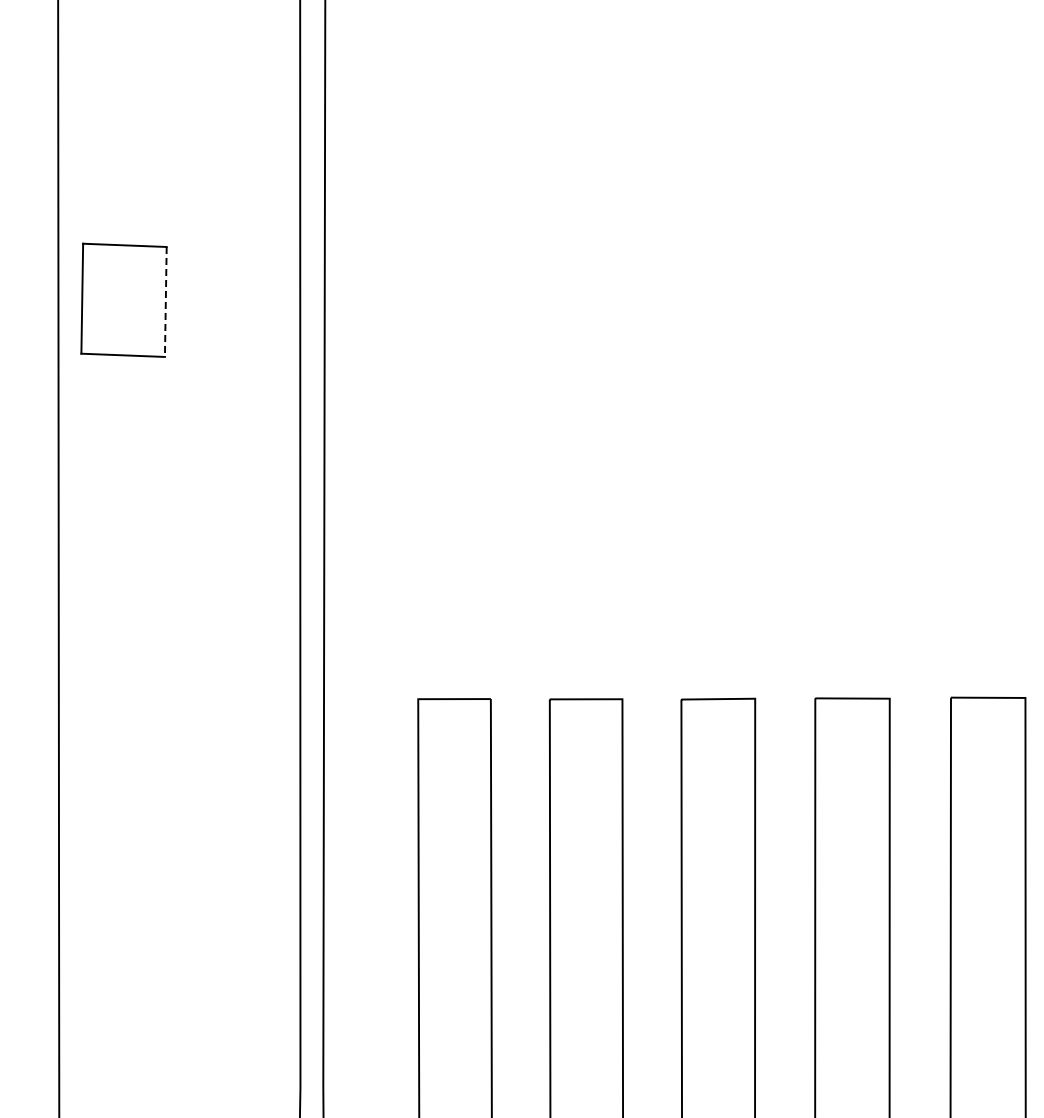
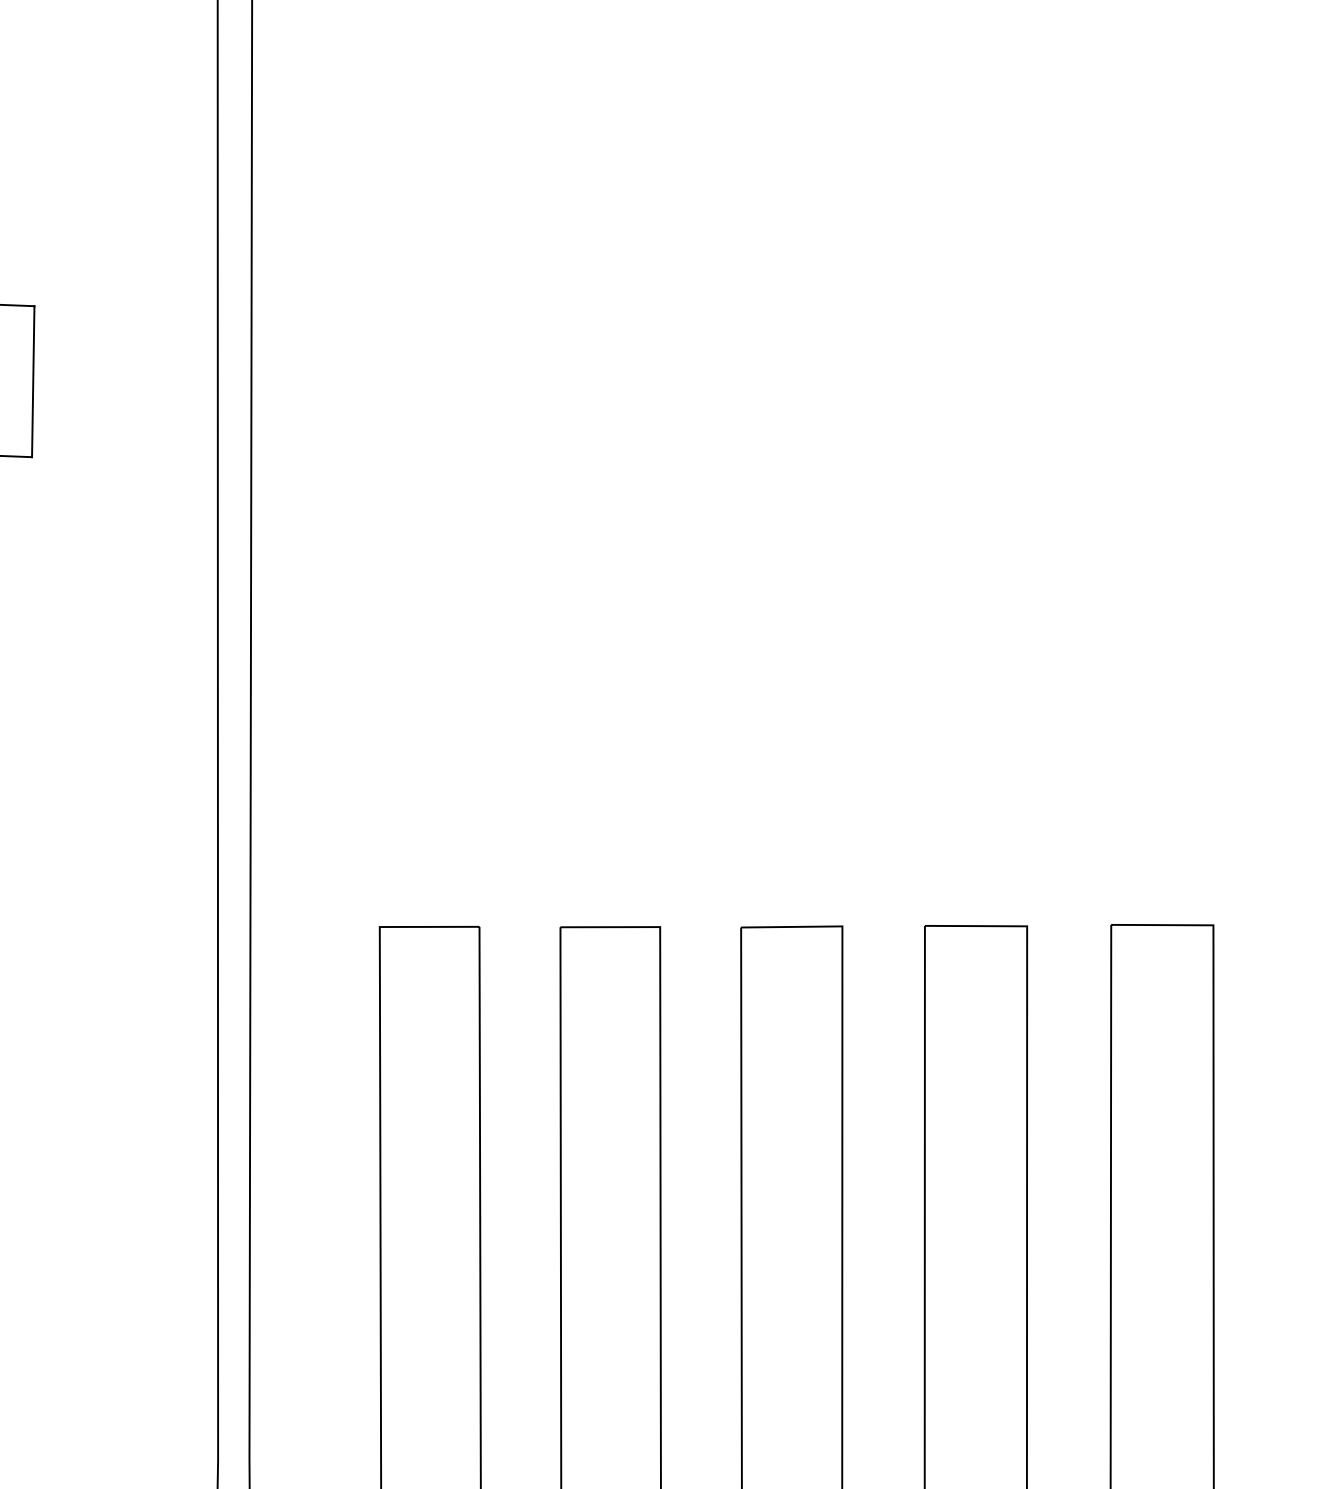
line: (165, 301) -> (32, 381), dashed -> solid

